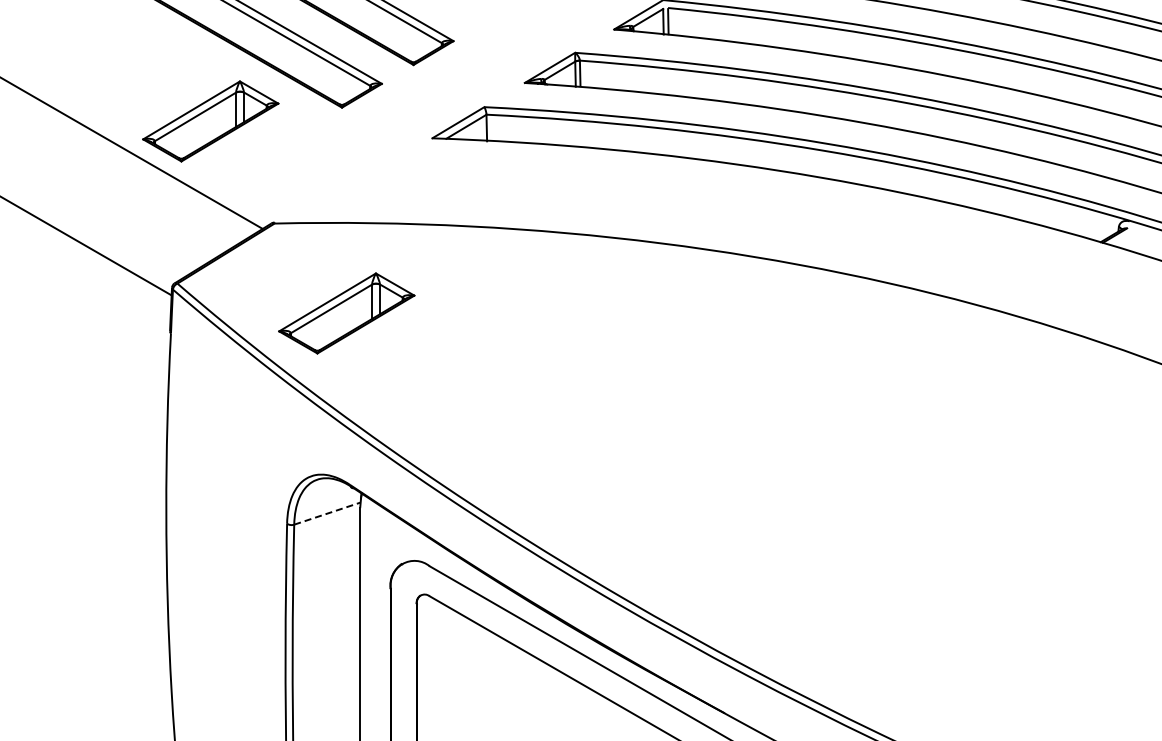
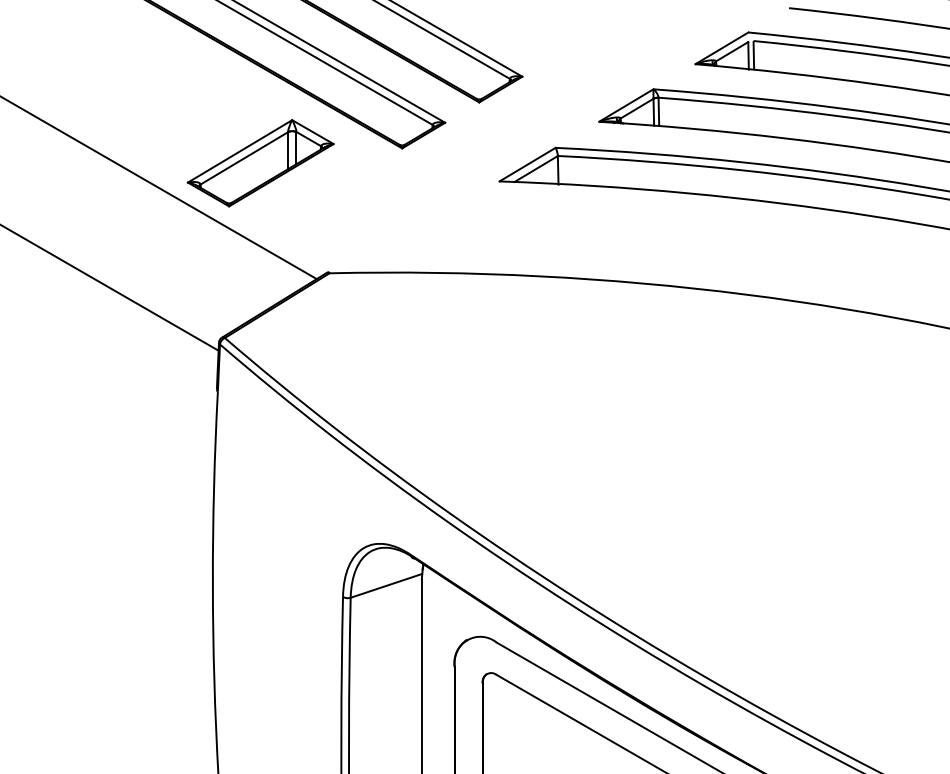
part: (346, 313) -> (407, 370), removed
line: (327, 513) -> (386, 585), dashed -> solid

